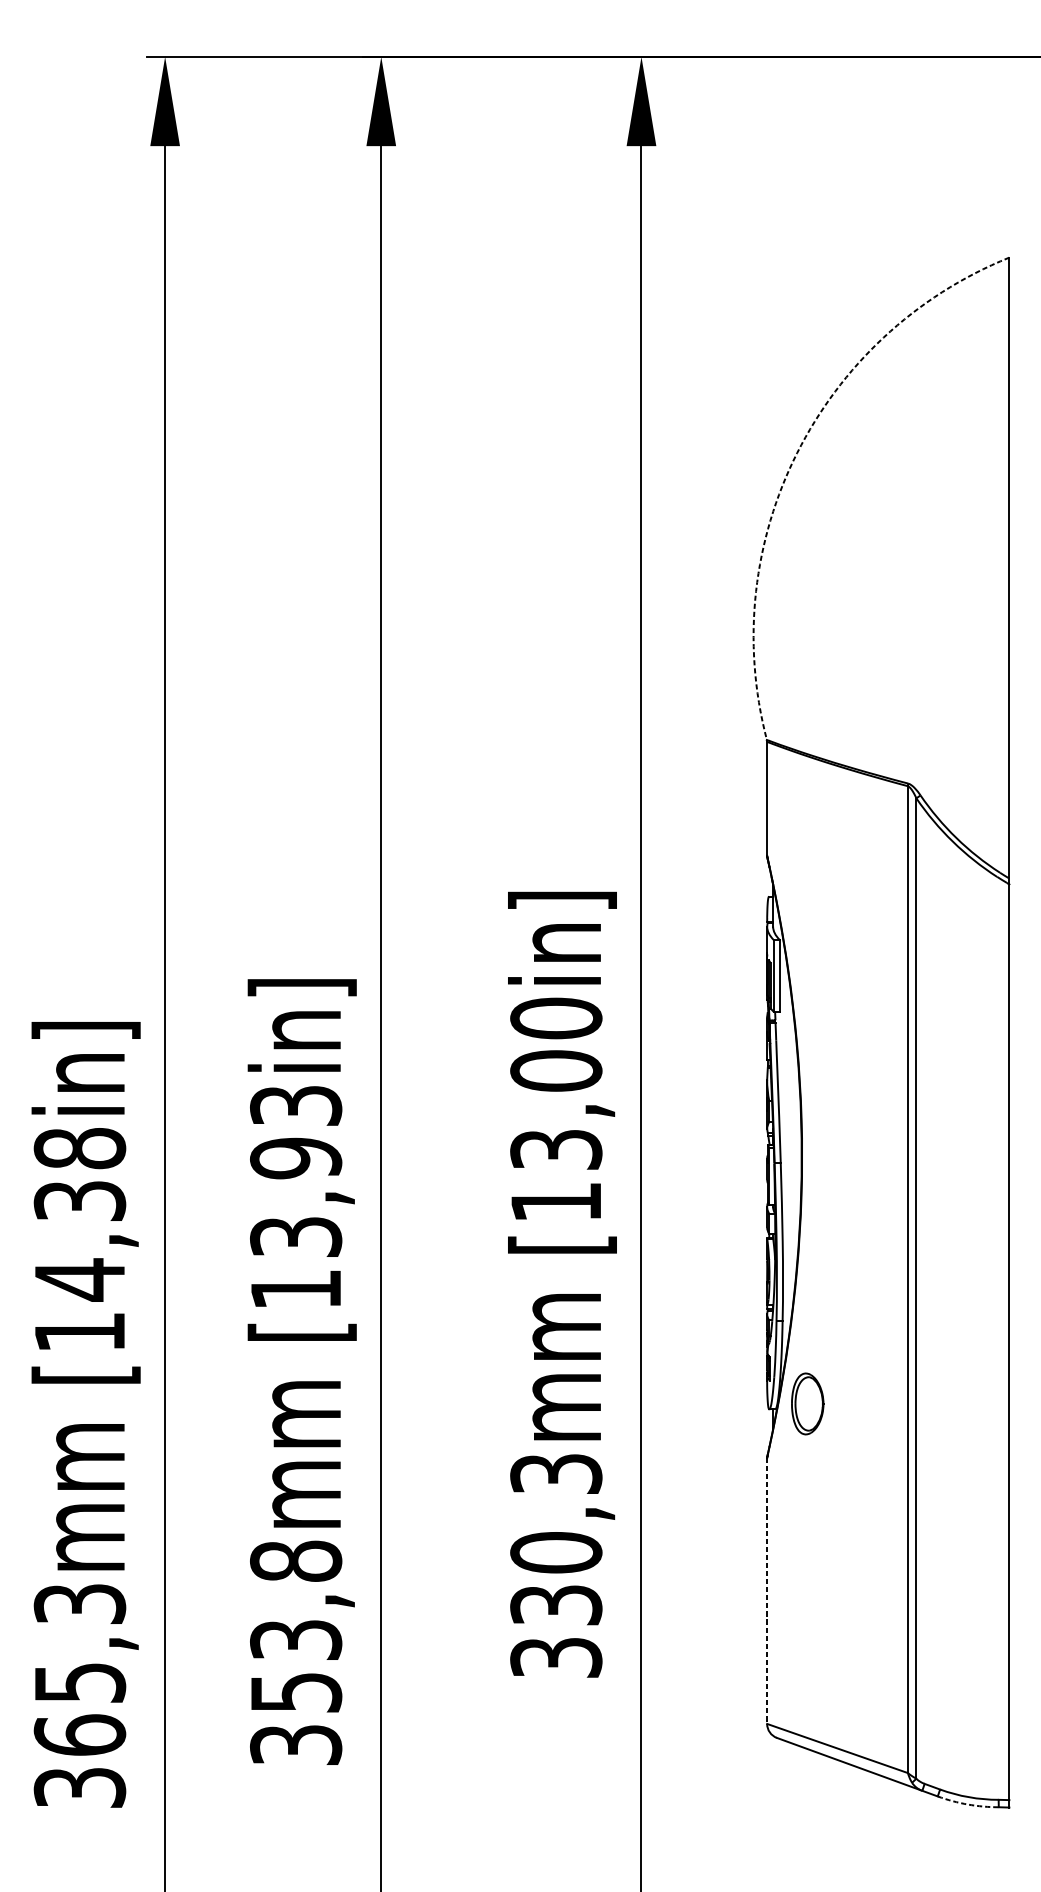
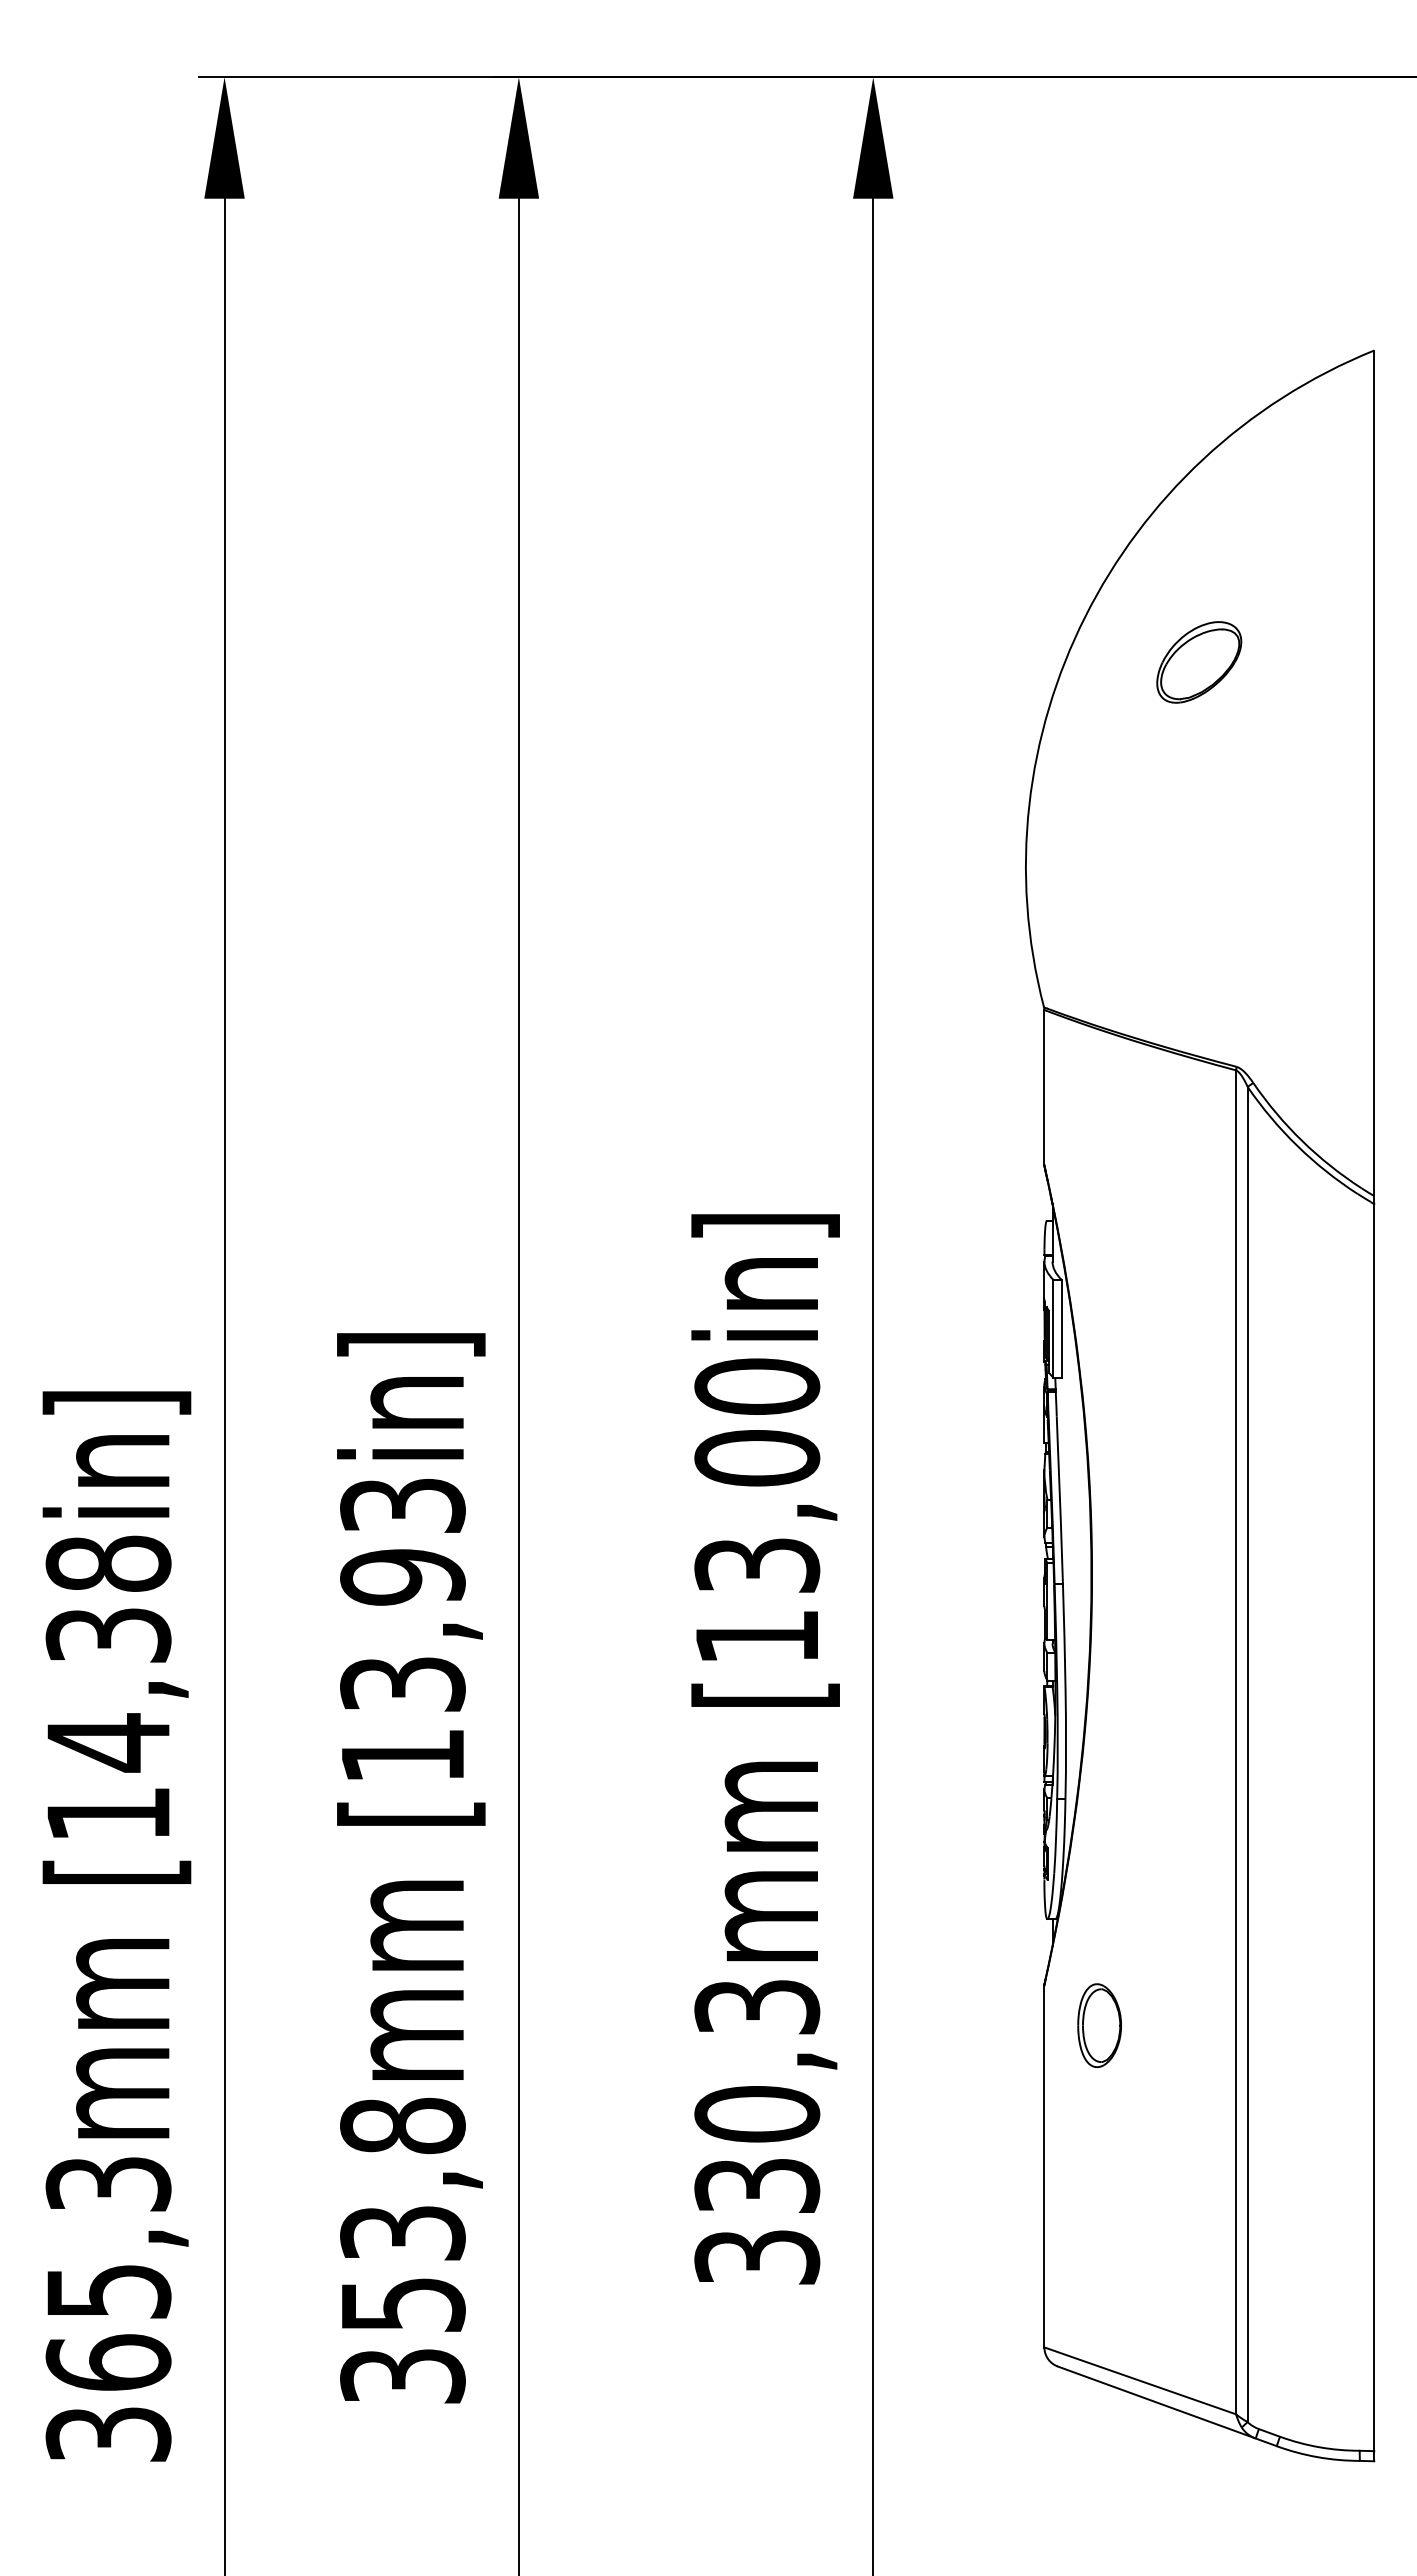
arc: (797, 452) -> (1085, 616), dashed -> solid
part: (881, 486) -> (1199, 662), added
part: (807, 1403) -> (1099, 2025), moved
line: (767, 1591) -> (1044, 2166), dashed -> solid
arc: (967, 1804) -> (1317, 2457), dashed -> solid

